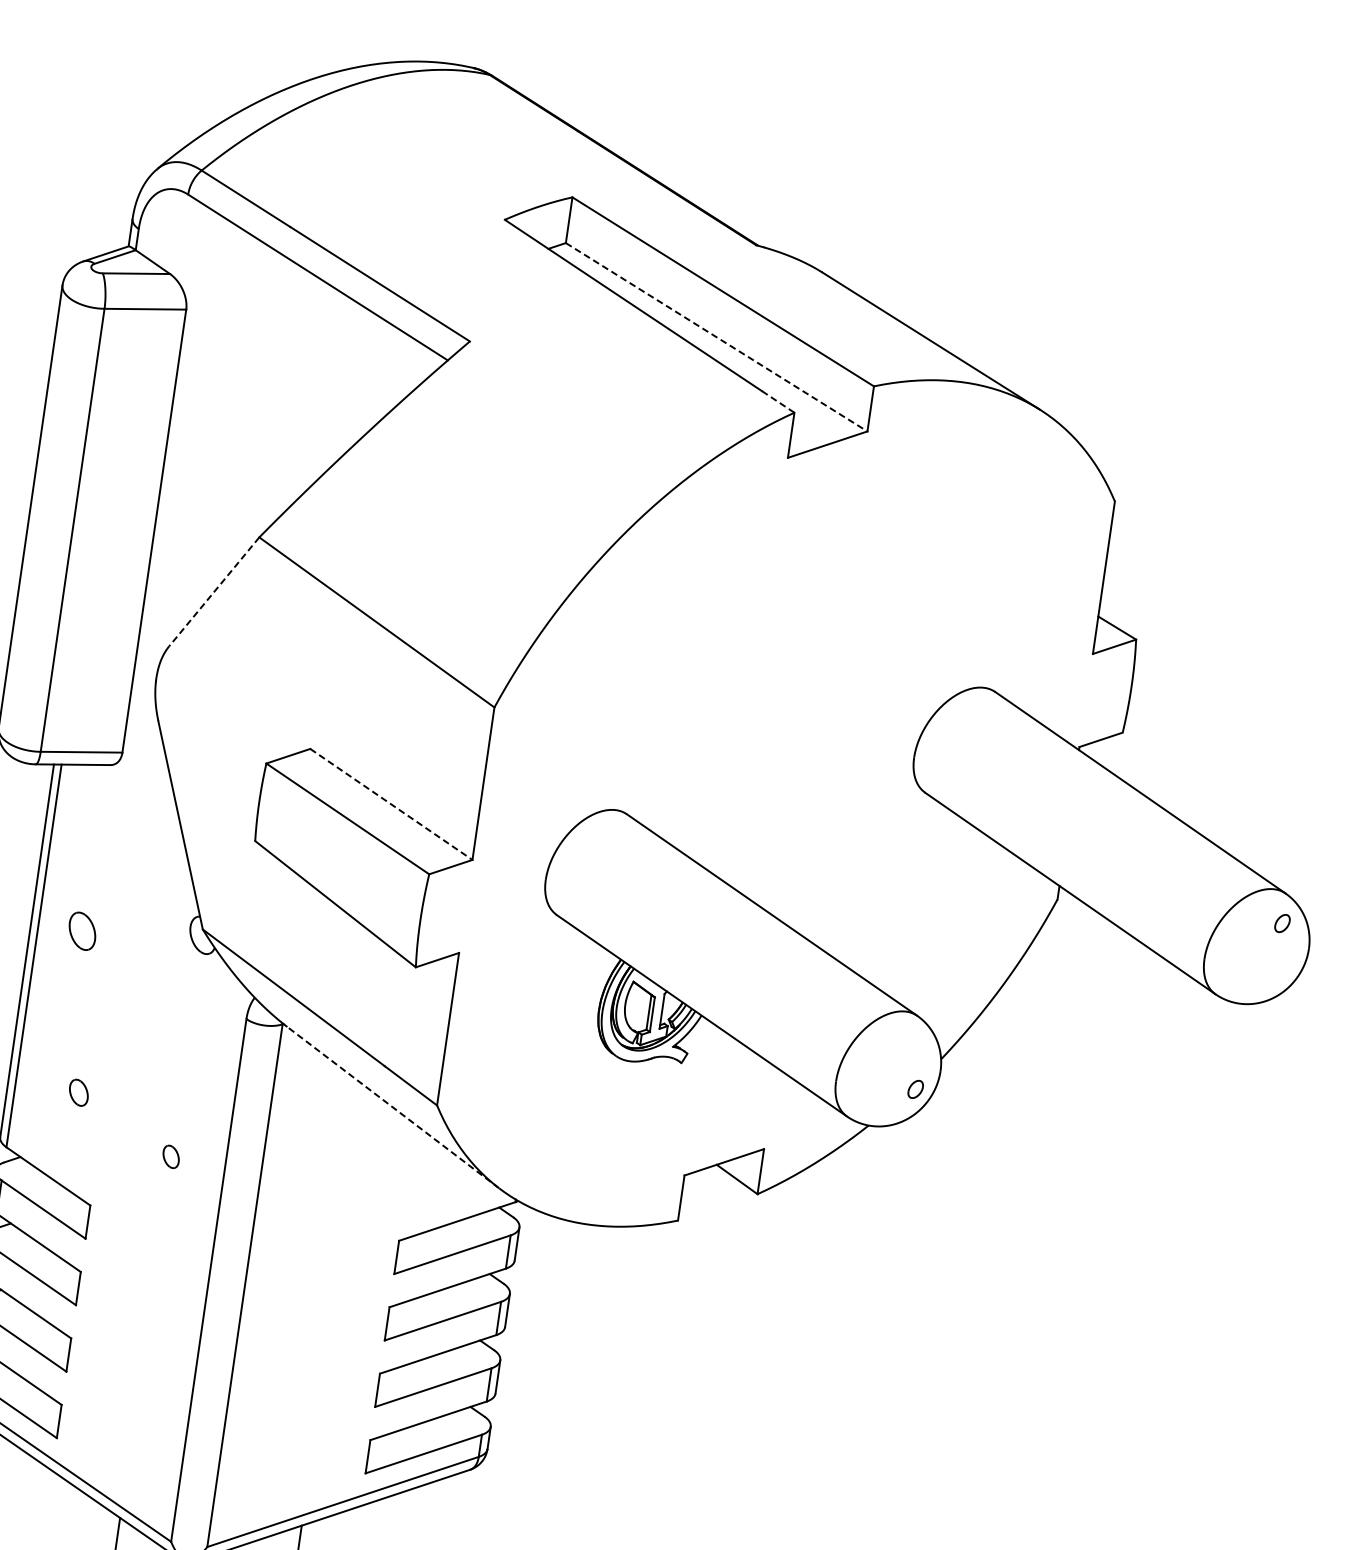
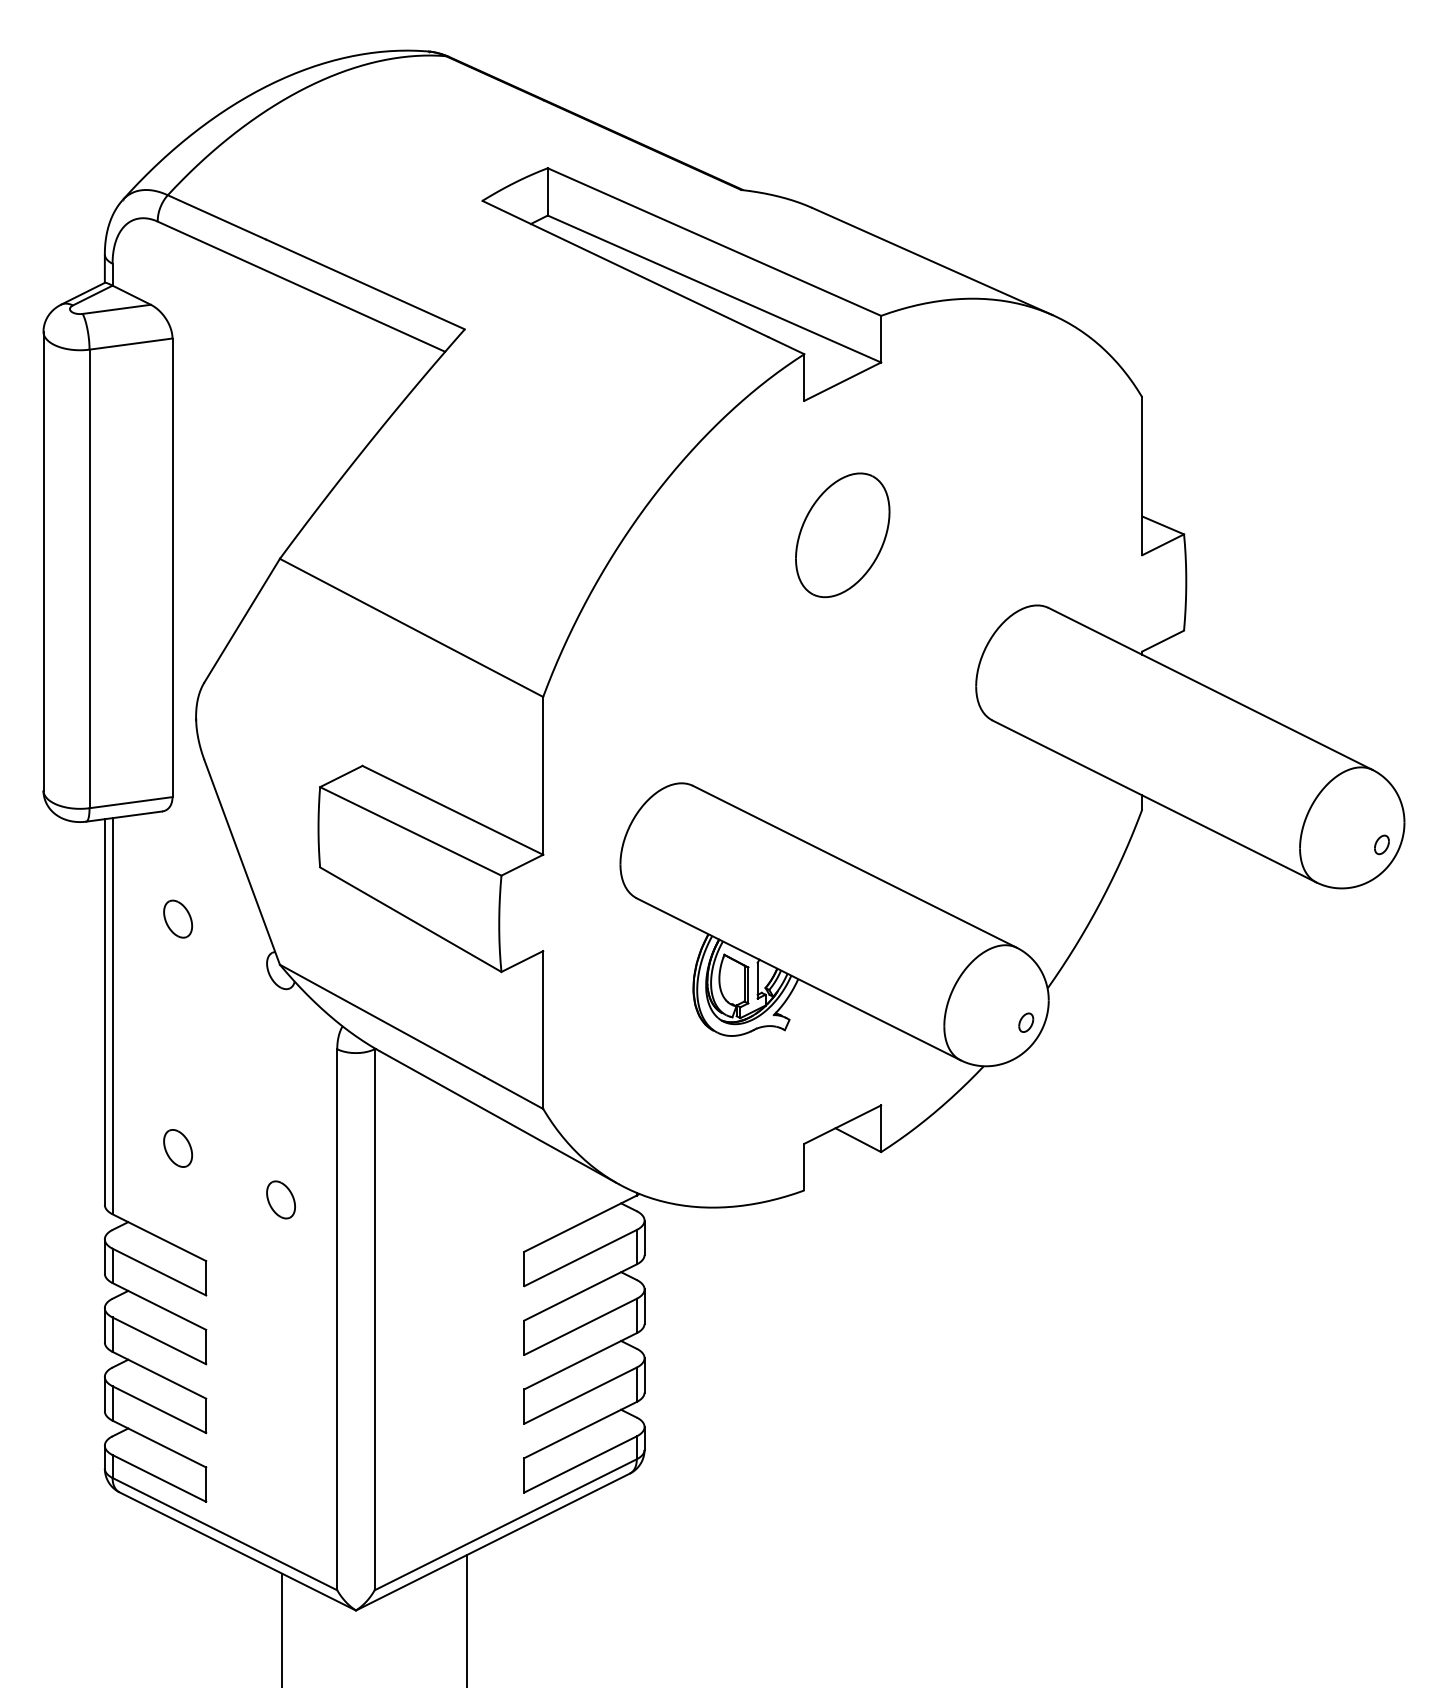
line: (716, 337) -> (714, 289), dashed -> solid
line: (778, 401) -> (786, 345), dashed -> solid
line: (213, 592) -> (241, 621), dashed -> solid
part: (806, 593) -> (842, 535), added
line: (391, 804) -> (452, 810), dashed -> solid
part: (1282, 923) -> (1381, 844), moved
part: (81, 930) -> (177, 918), moved
part: (78, 1092) -> (177, 1148), size x1.43
line: (393, 1107) -> (499, 1117), dashed -> solid
part: (170, 1156) -> (280, 1199), size x1.67

